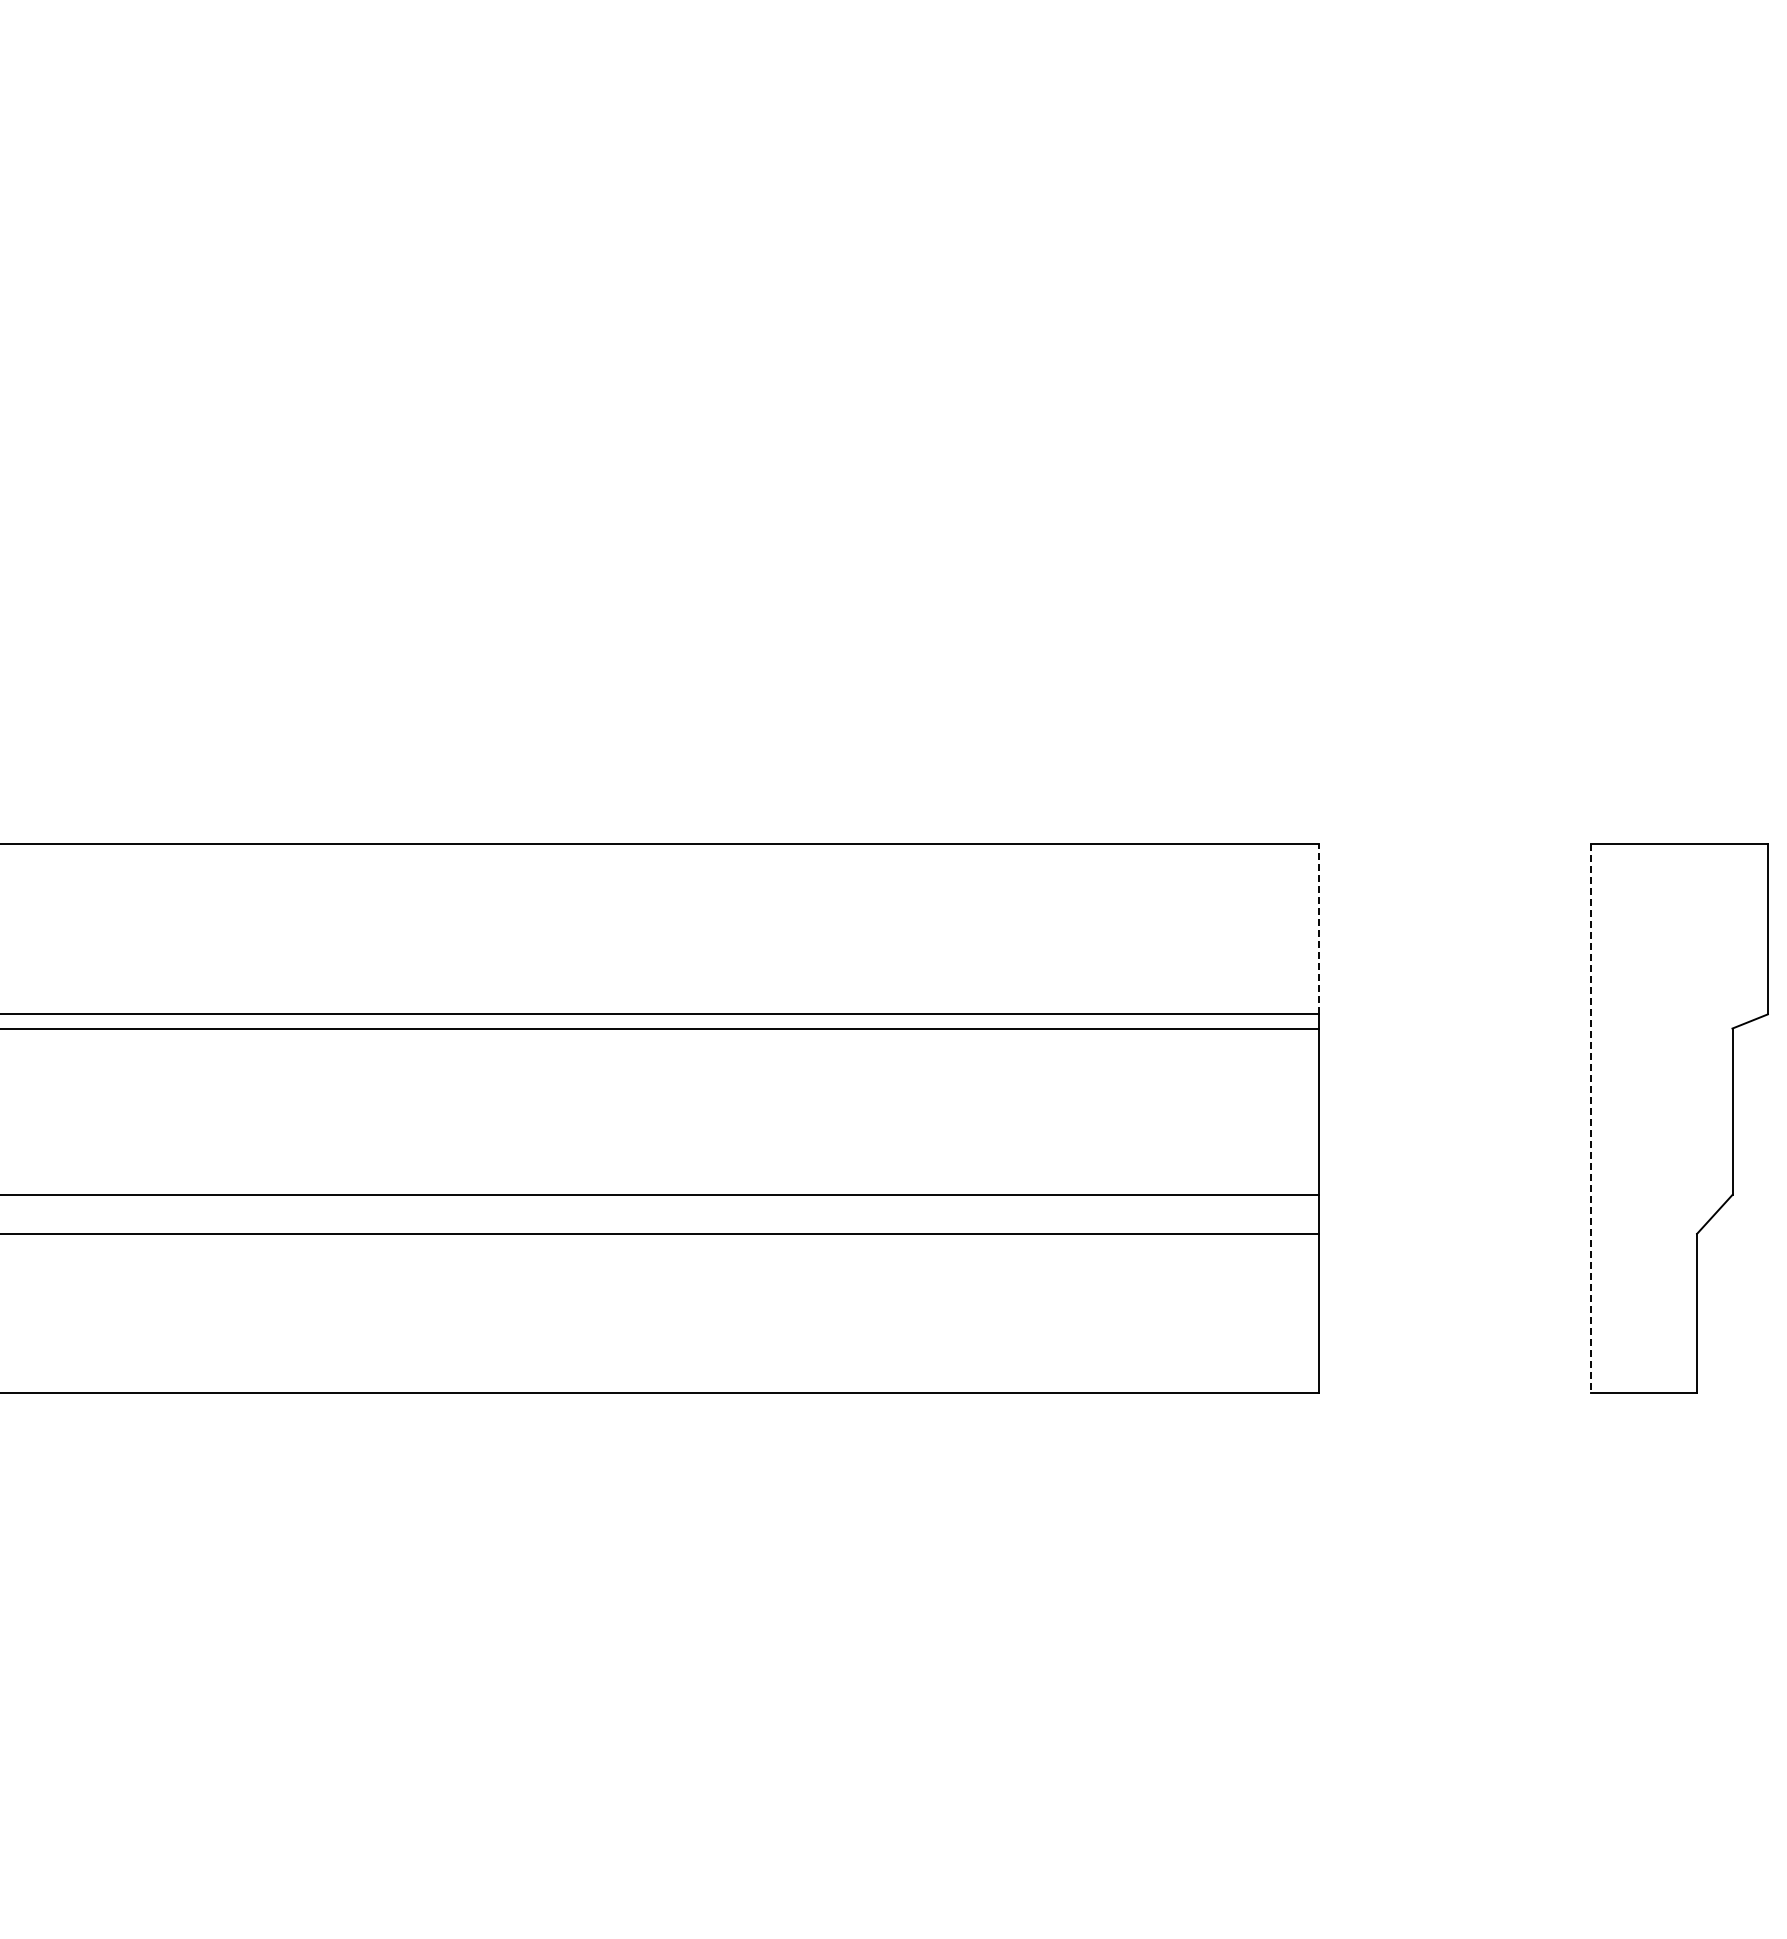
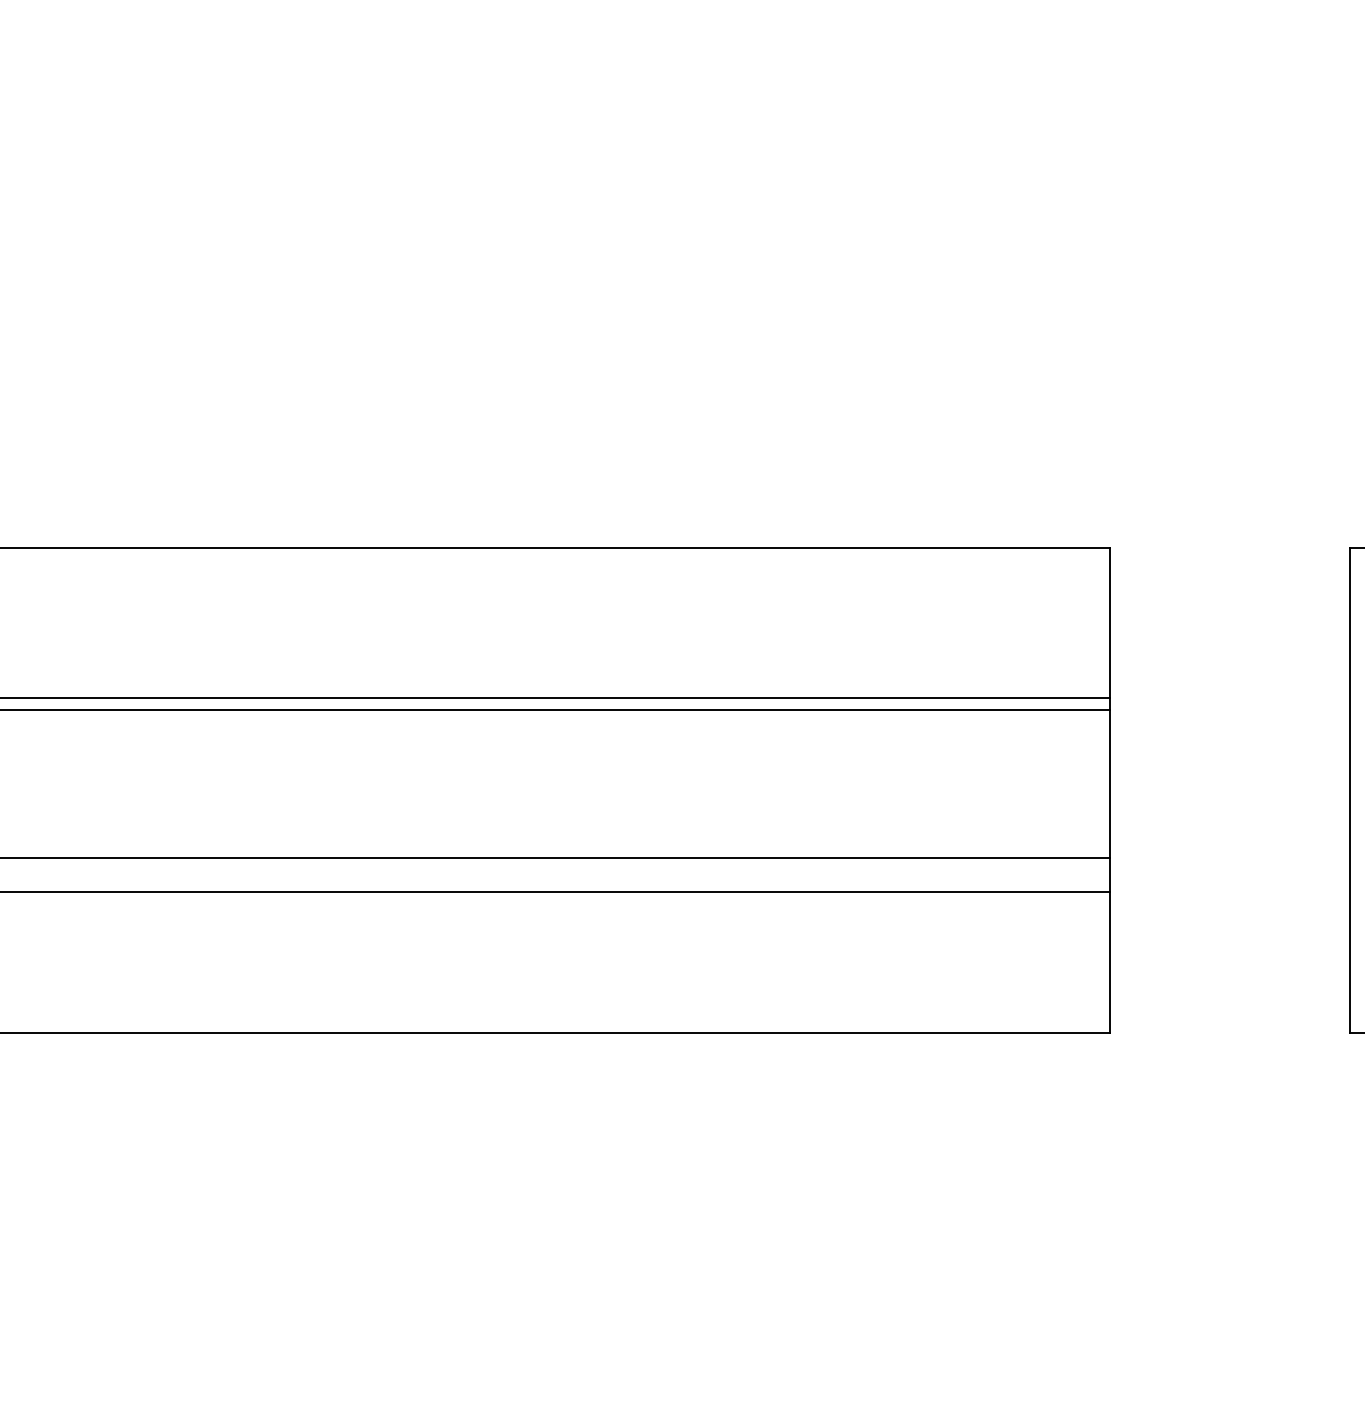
line: (1319, 929) -> (1109, 622), dashed -> solid
line: (1590, 1119) -> (1349, 790), dashed -> solid

